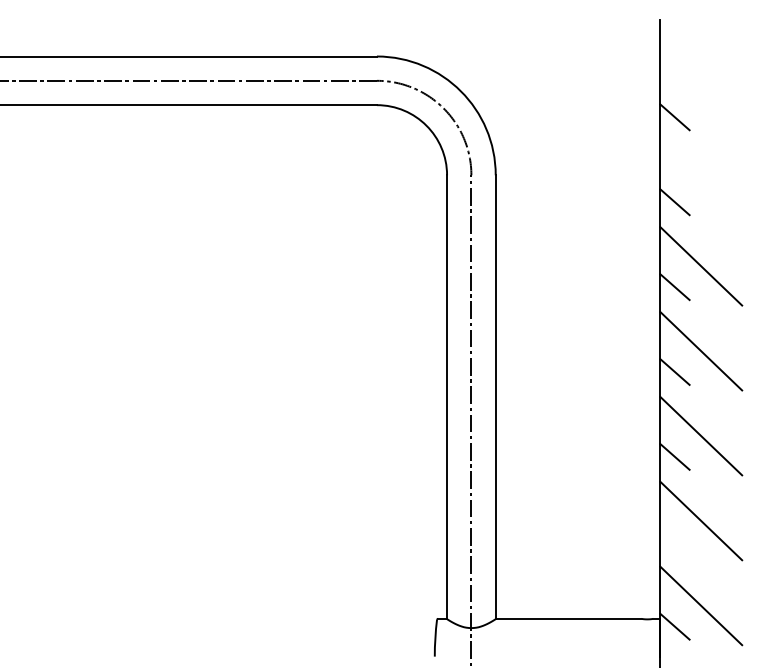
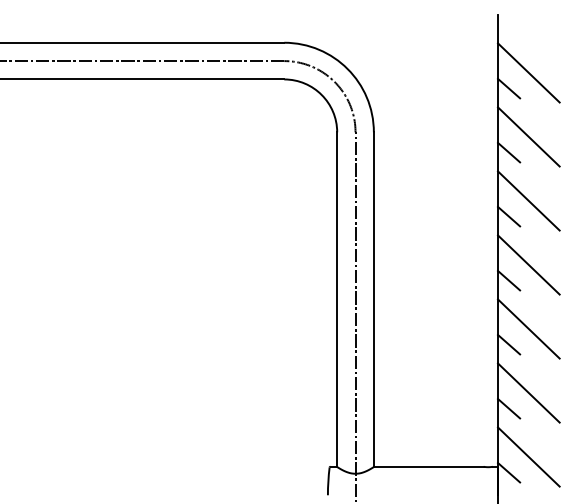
line: (700, 95) -> (528, 72), added
line: (700, 180) -> (528, 136), added
line: (675, 541) -> (509, 408), added

